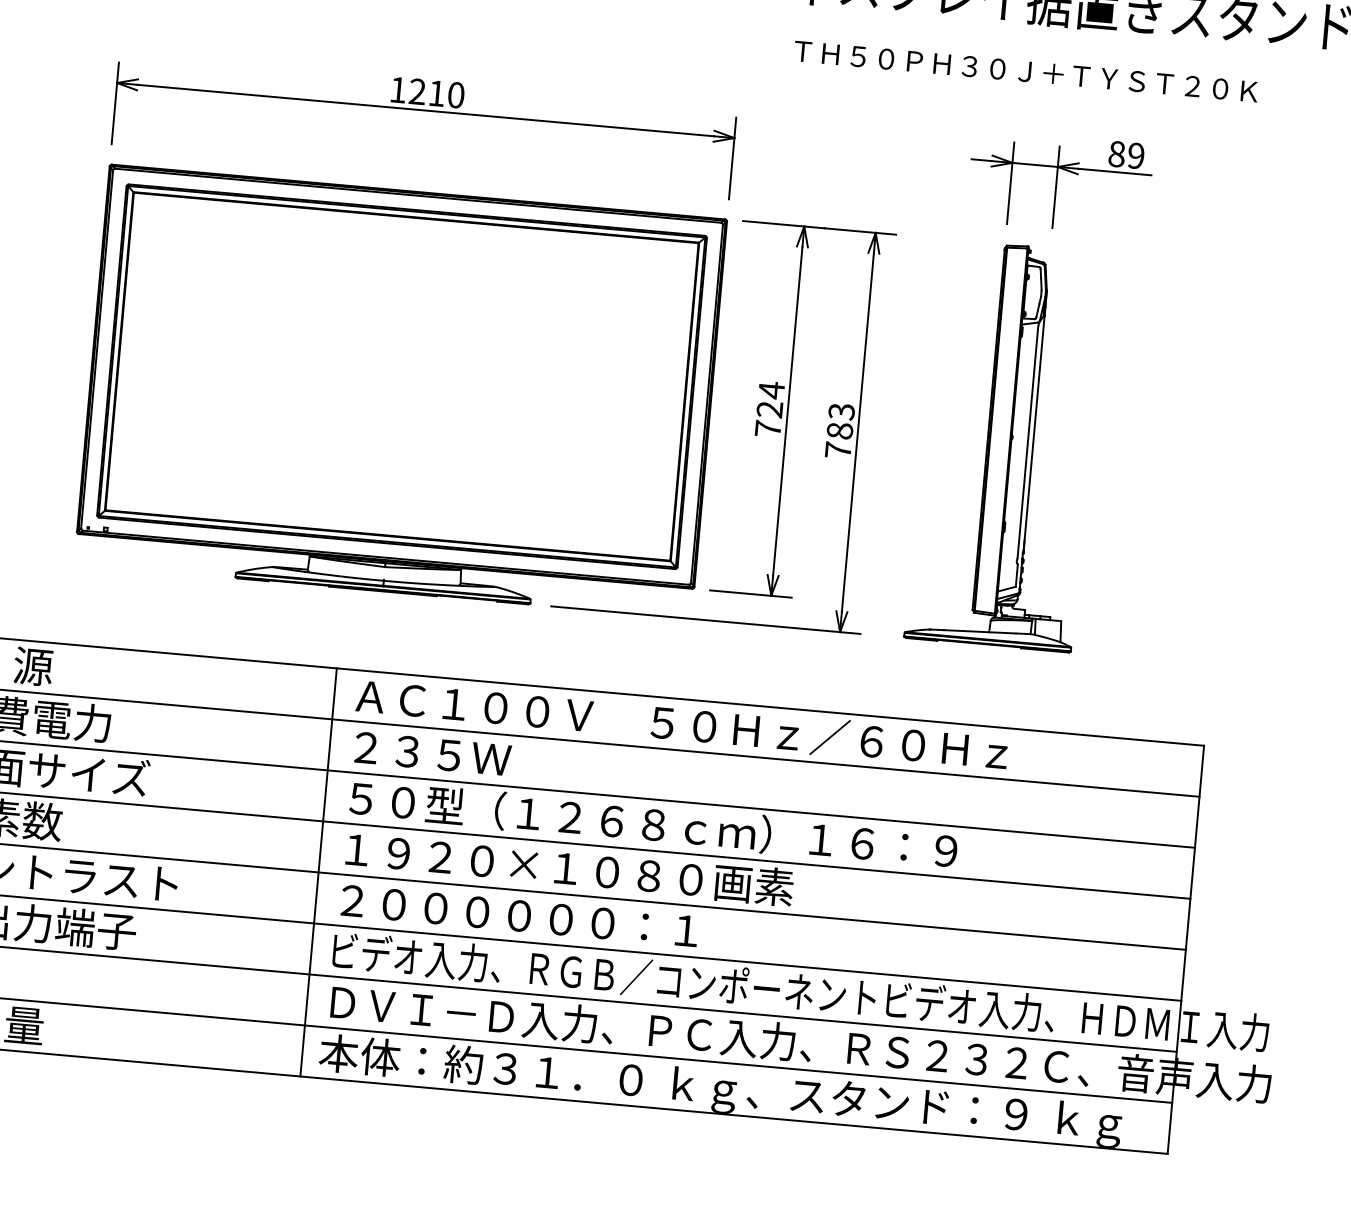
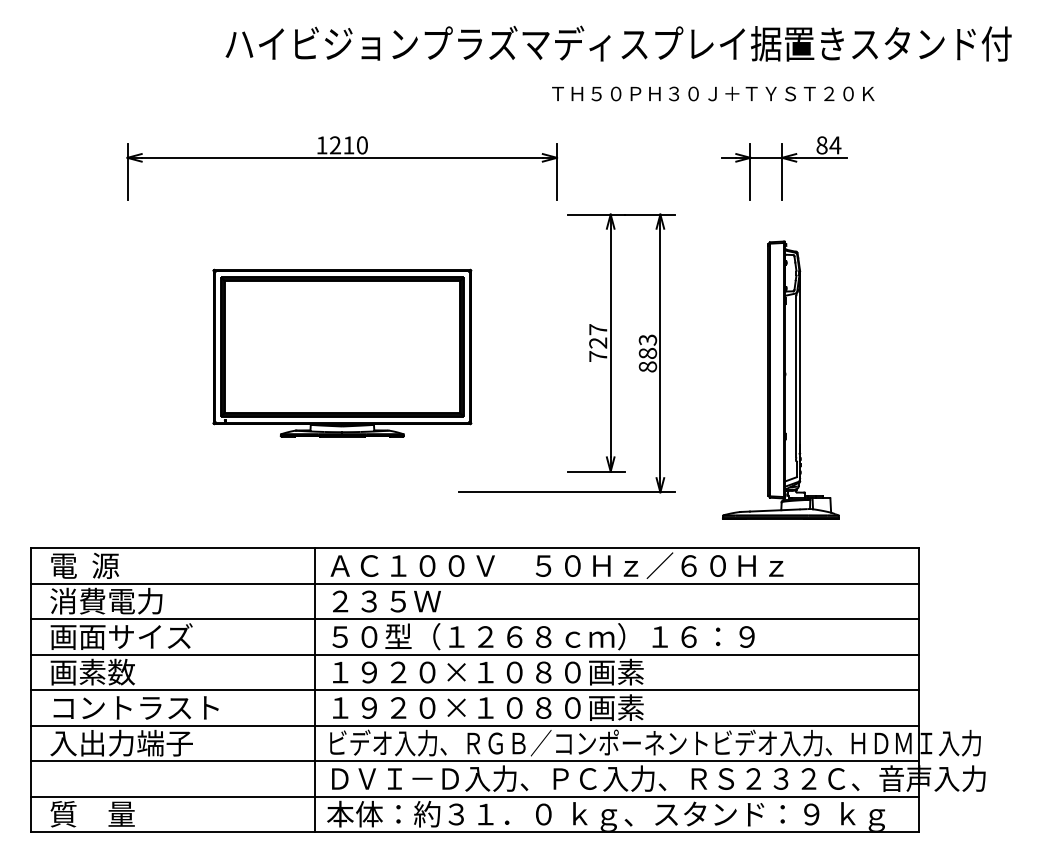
text: (1026, 70) -> (713, 93), moved
text: (1136, 156) -> (835, 145), 89 -> 84
part: (401, 390) -> (342, 352), size x0.6
text: (772, 390) -> (598, 329), 724 -> 727
part: (1004, 444) -> (780, 379), moved
text: (837, 449) -> (647, 366), 783 -> 883
text: (563, 919) -> (487, 707), ２００００００：１ -> １９２０×１０８０画素

